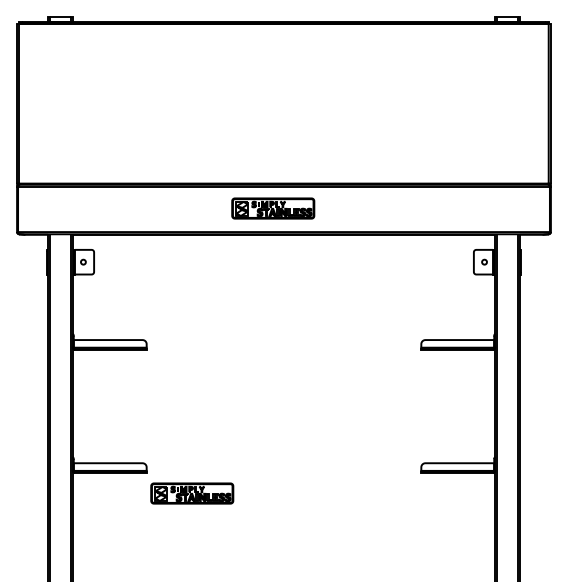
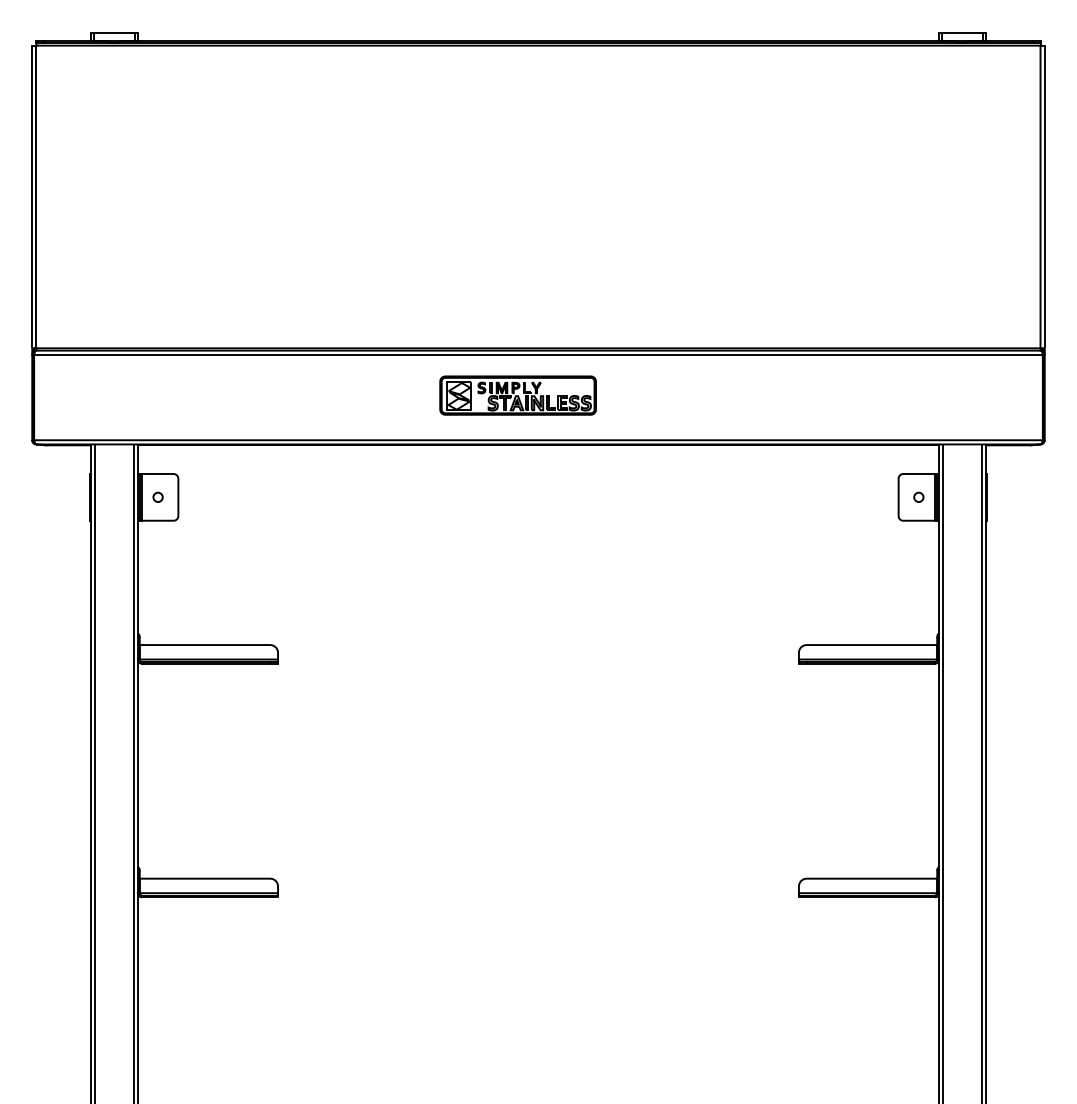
part: (192, 493) -> (364, 936), removed

